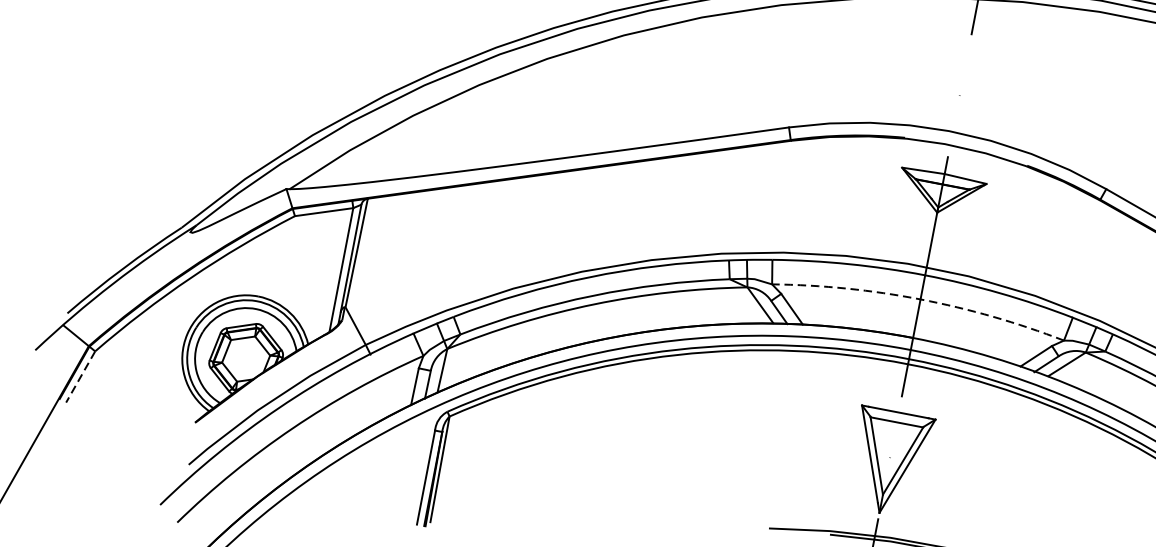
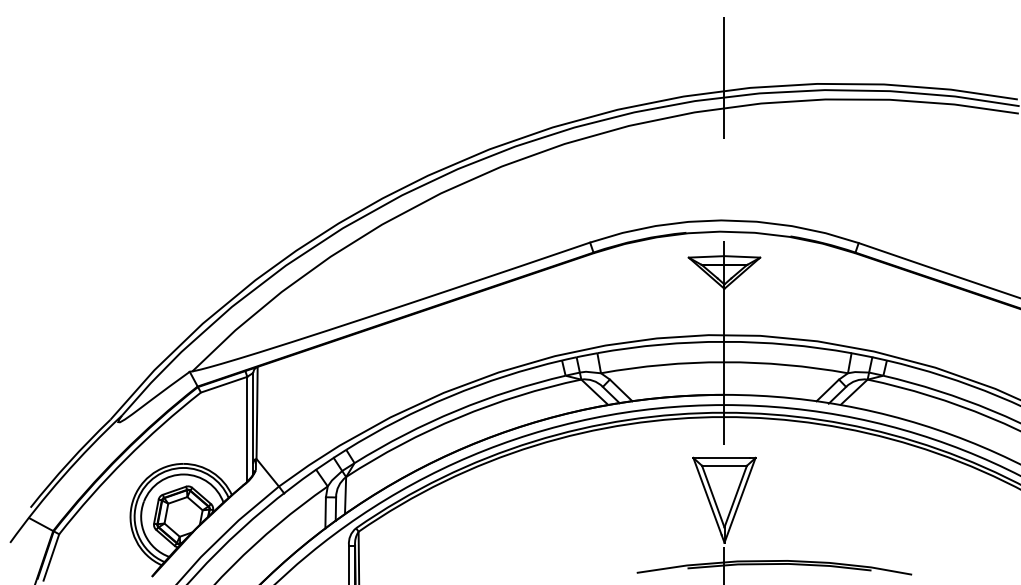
arc: (920, 299) -> (724, 362), dashed -> solid
line: (80, 377) -> (51, 557), dashed -> solid

